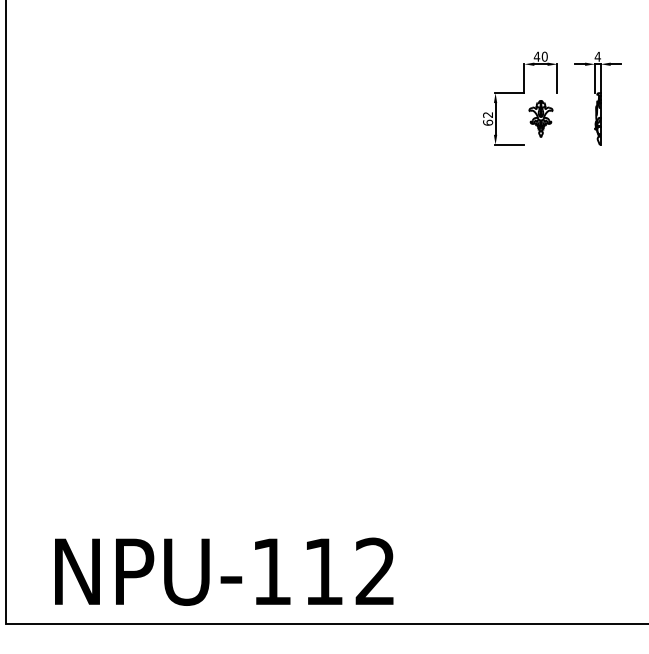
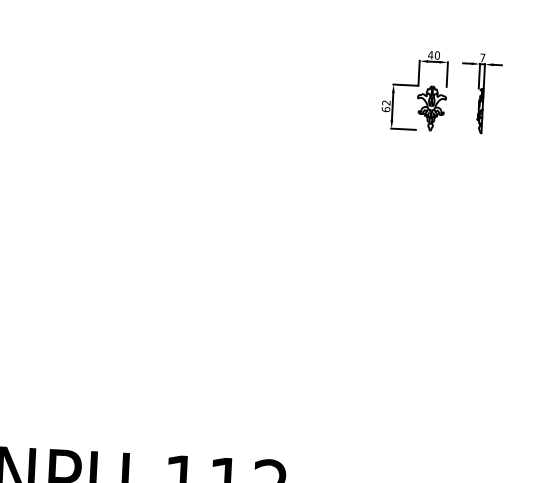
text: (597, 56) -> (482, 57), 4 -> 7
part: (540, 118) -> (431, 108), size x1.43

